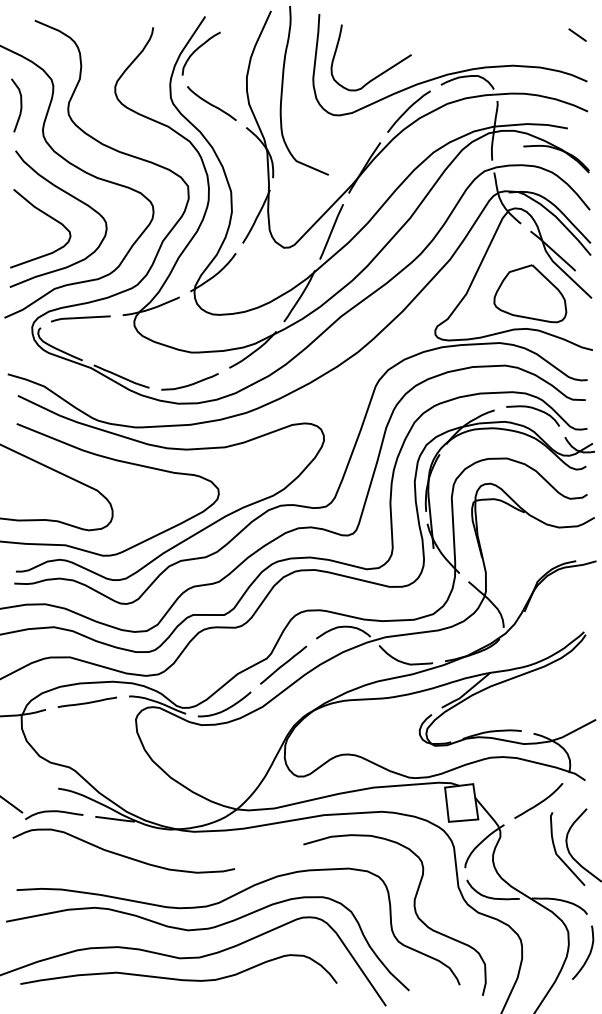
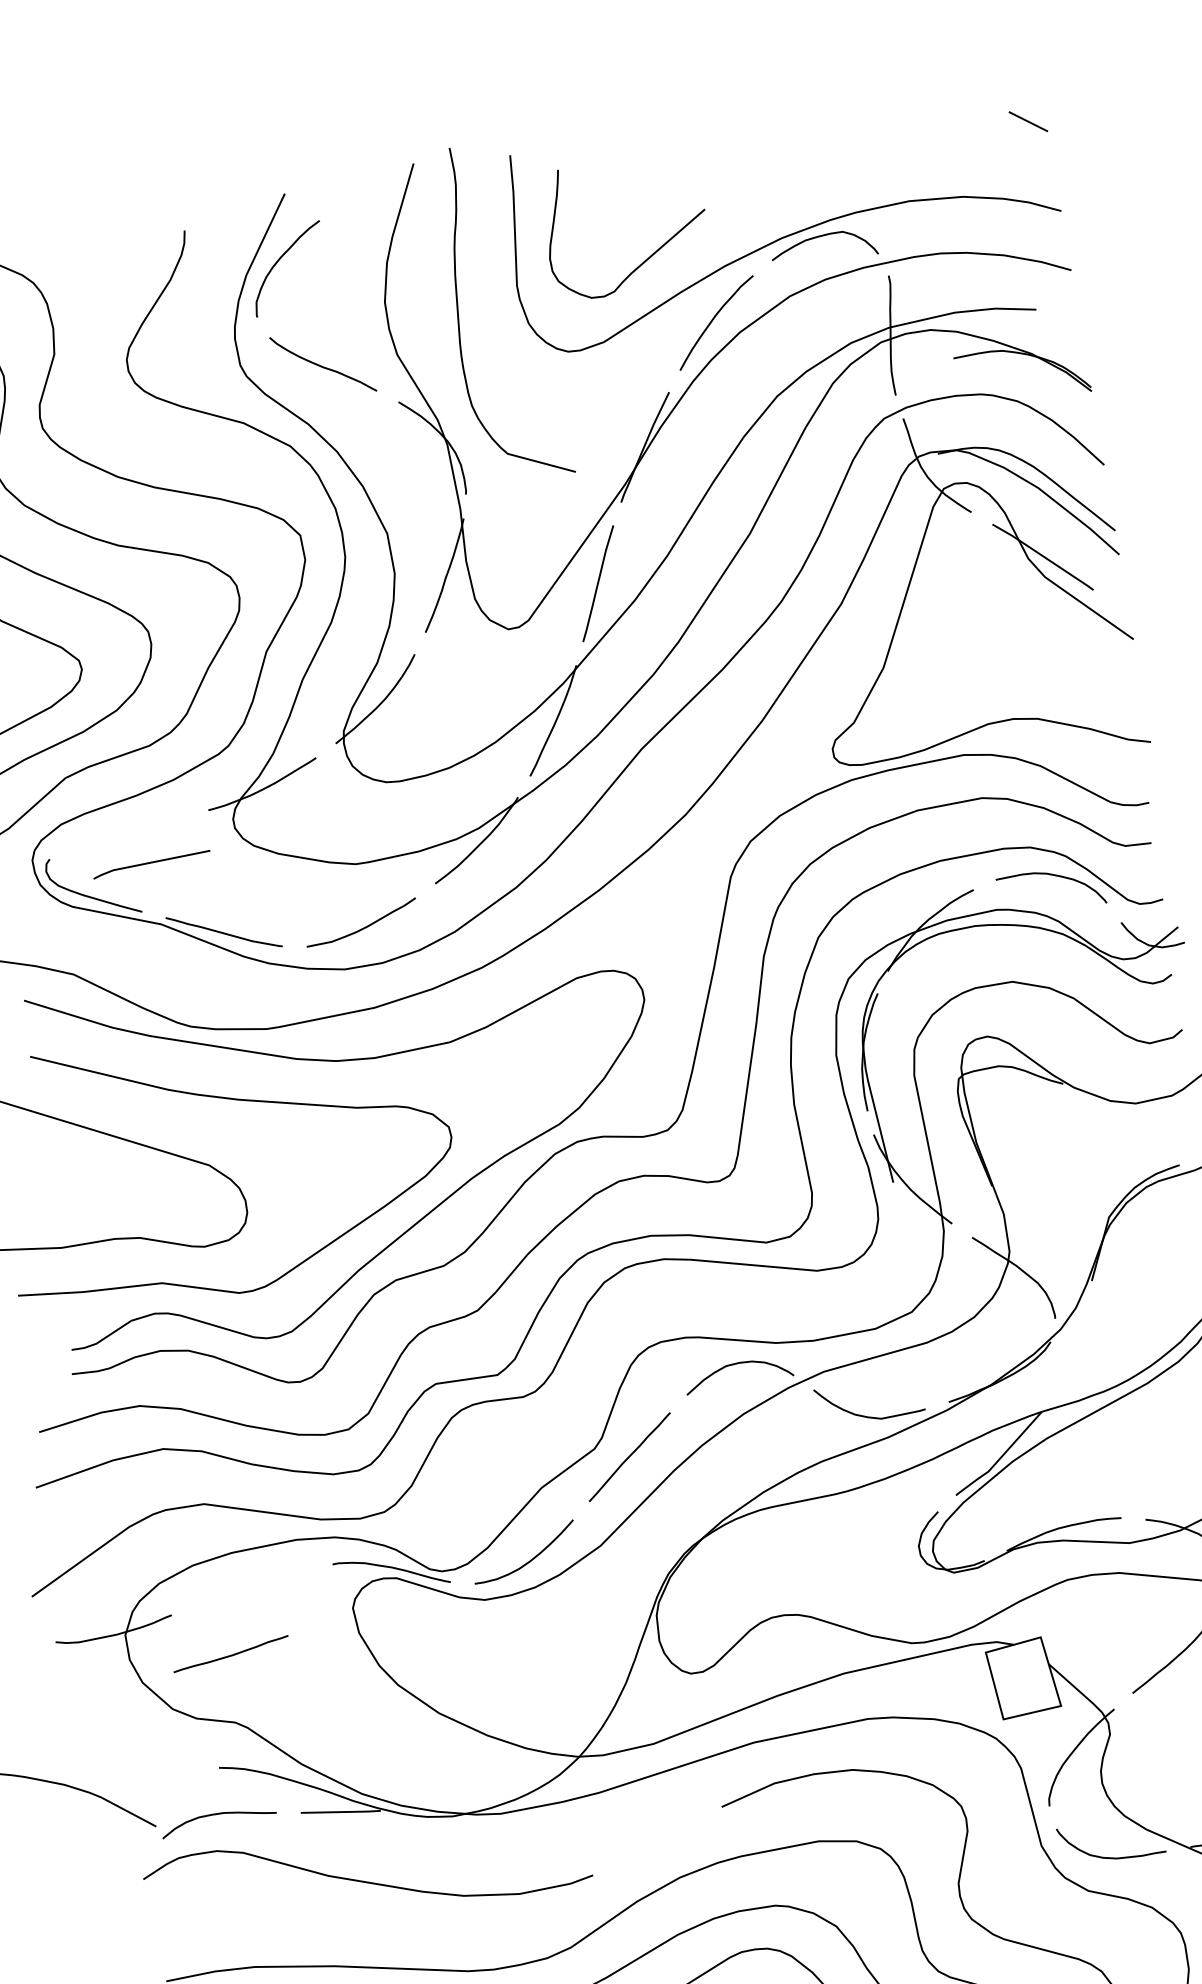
part: (530, 293) -> (1010, 647), removed
curve: (80, 318) -> (150, 863), moved
line: (86, 702) -> (229, 1654), moved

